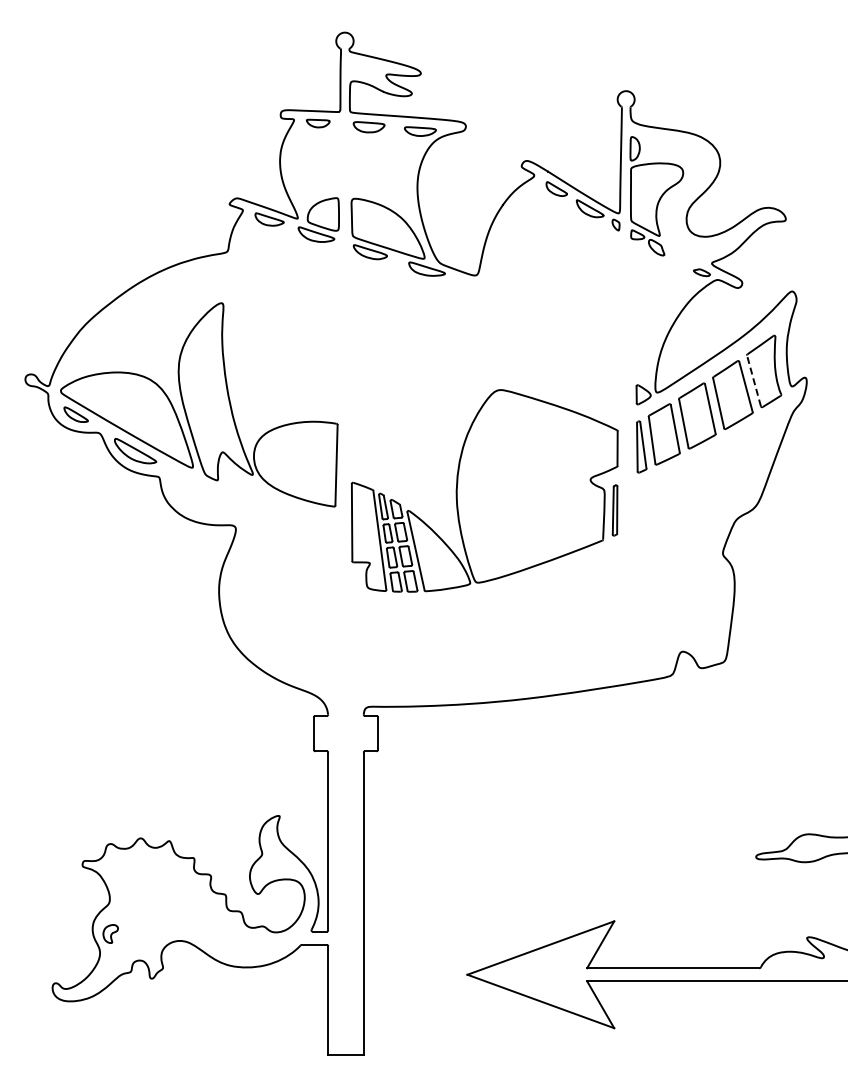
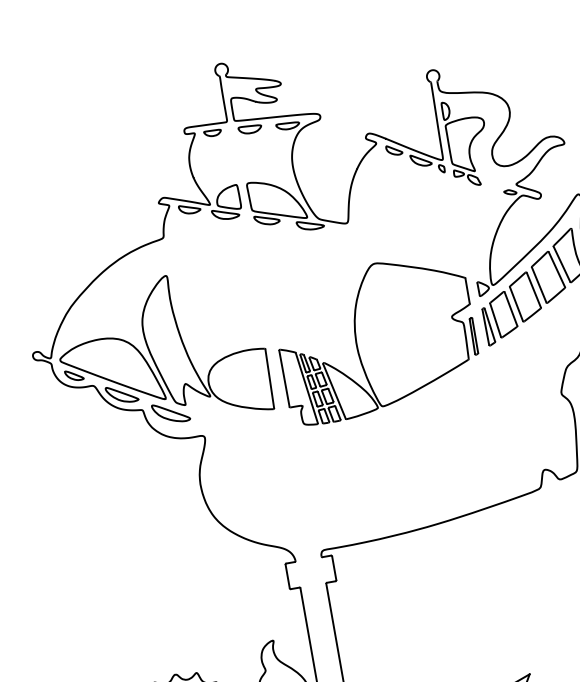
line: (753, 380) -> (561, 263), dashed -> solid
part: (196, 487) -> (171, 412), added
part: (484, 490) -> (376, 338), moved

